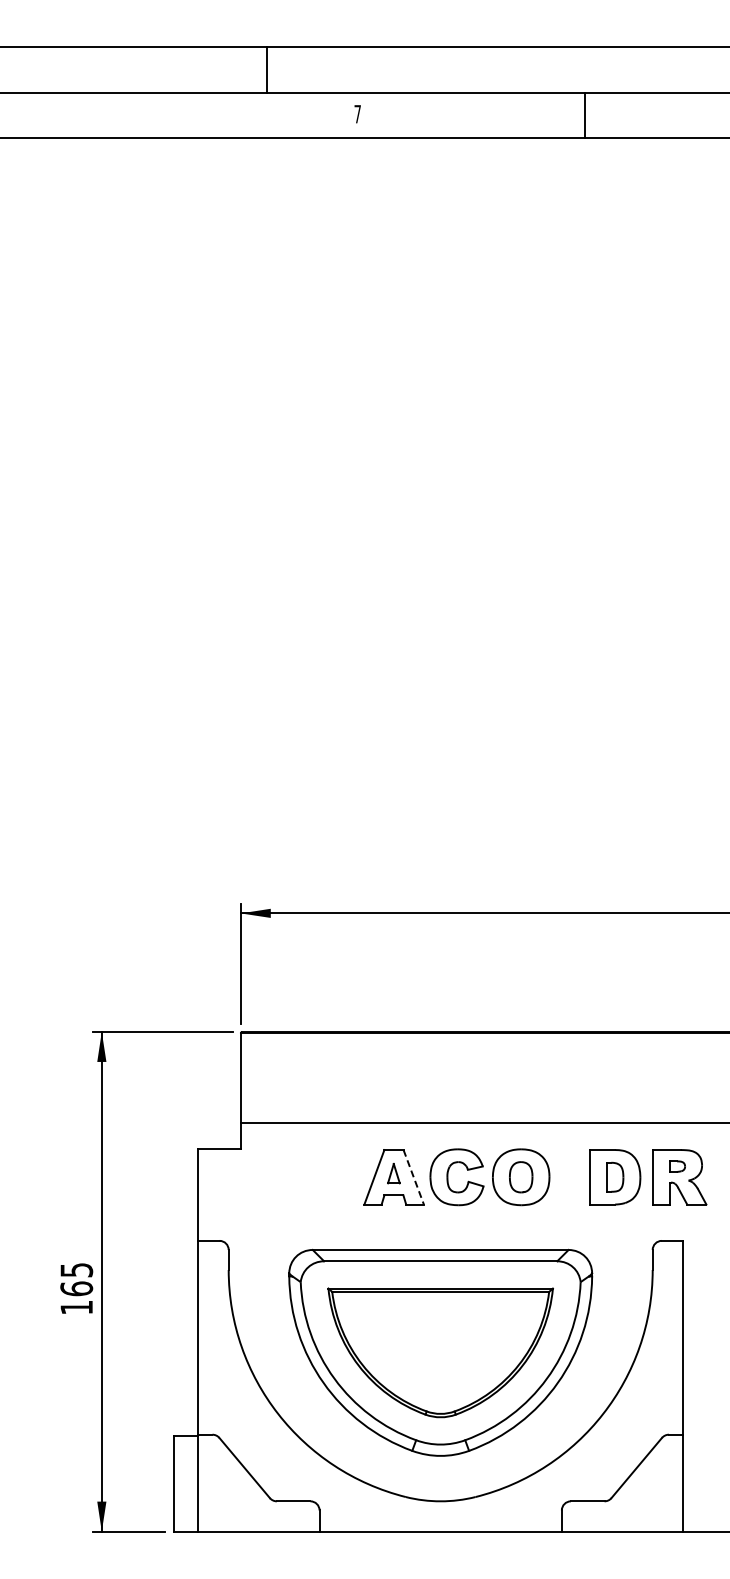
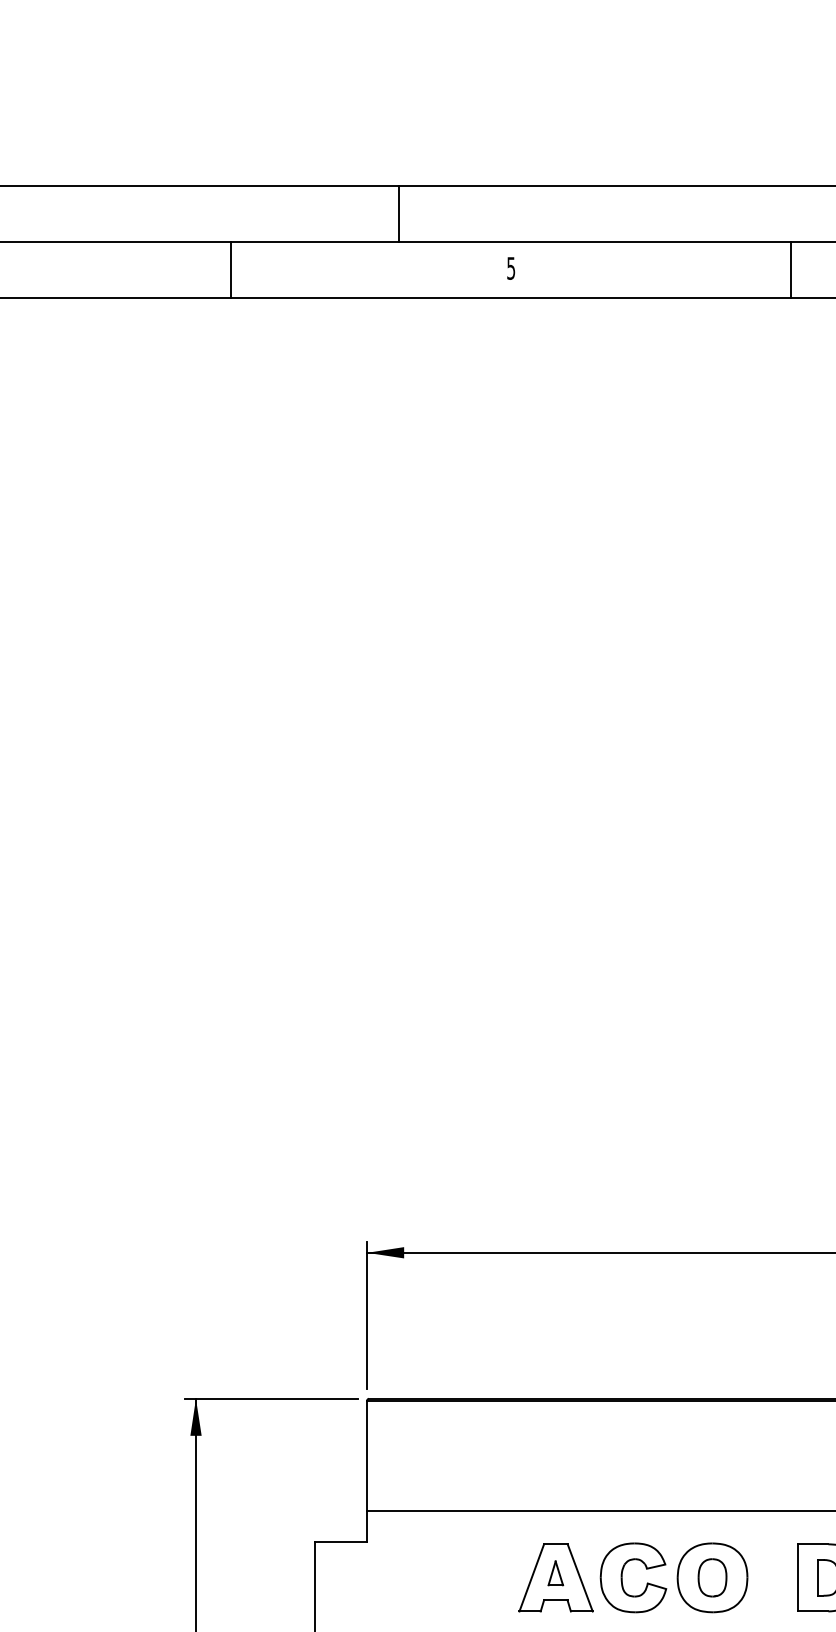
text: (357, 114) -> (510, 268), 7 -> 5
line: (130, 115) -> (231, 269), added
line: (413, 1177) -> (579, 1578), dashed -> solid

